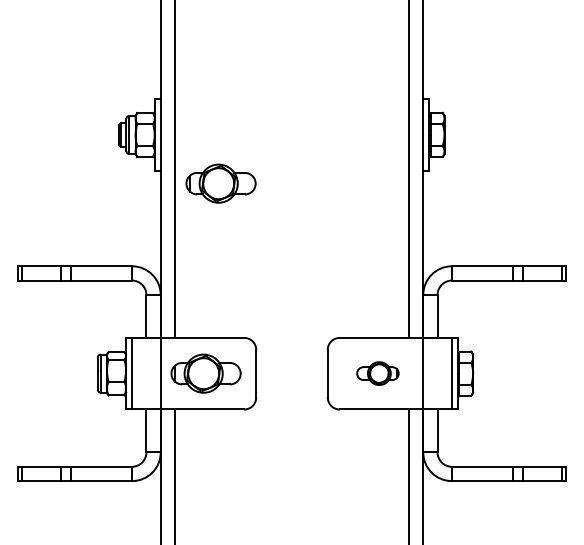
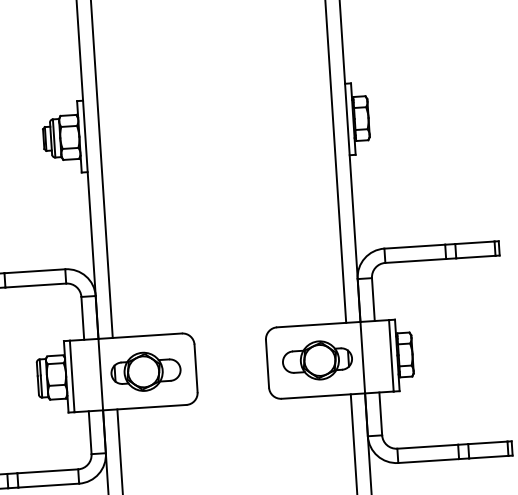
part: (220, 183) -> (148, 180), removed
part: (377, 373) -> (317, 360), size x1.67

